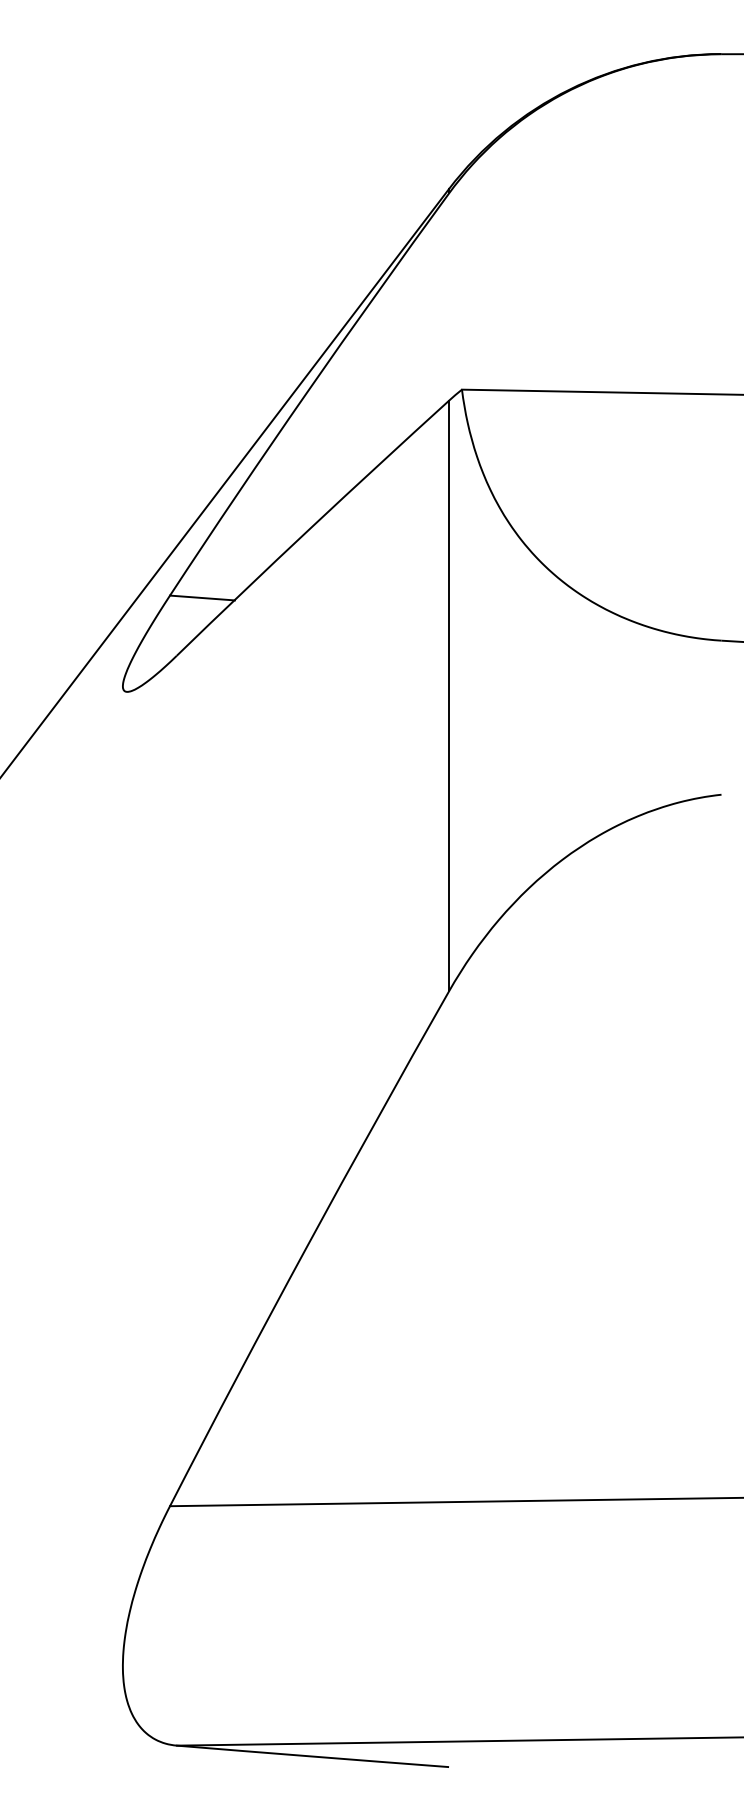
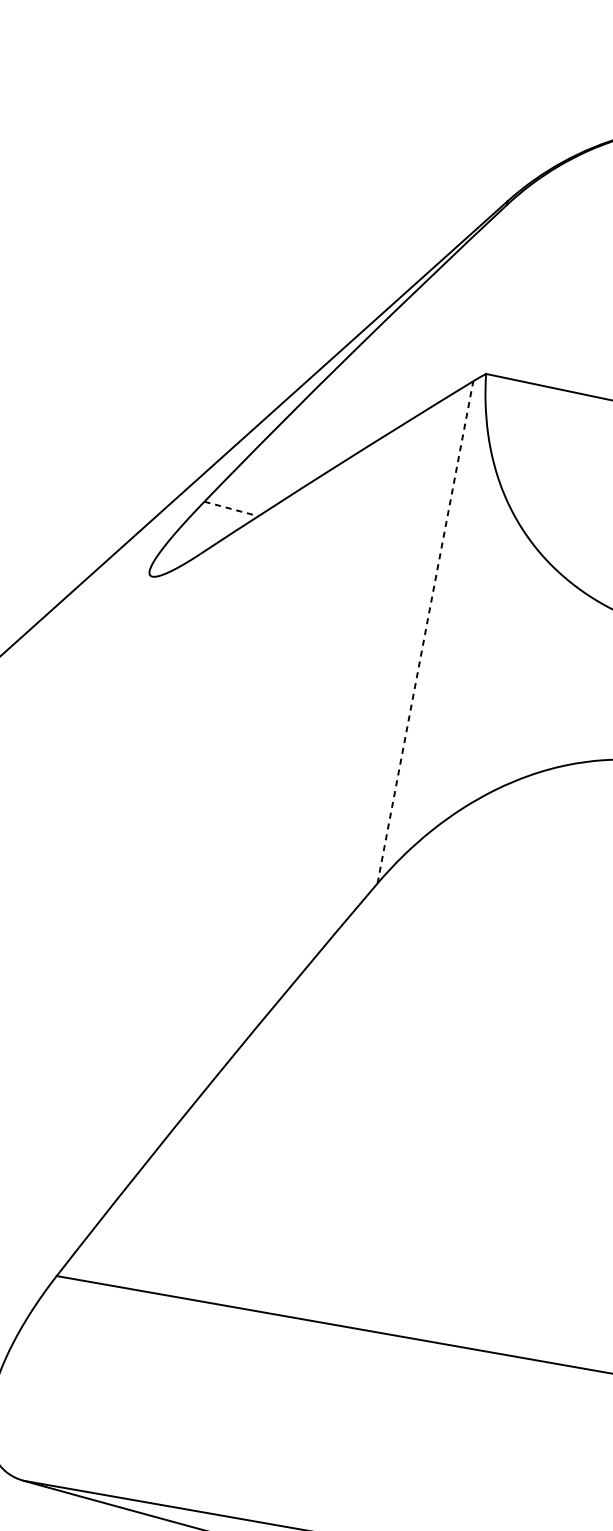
line: (202, 598) -> (231, 509), solid -> dashed
line: (449, 695) -> (425, 632), solid -> dashed

